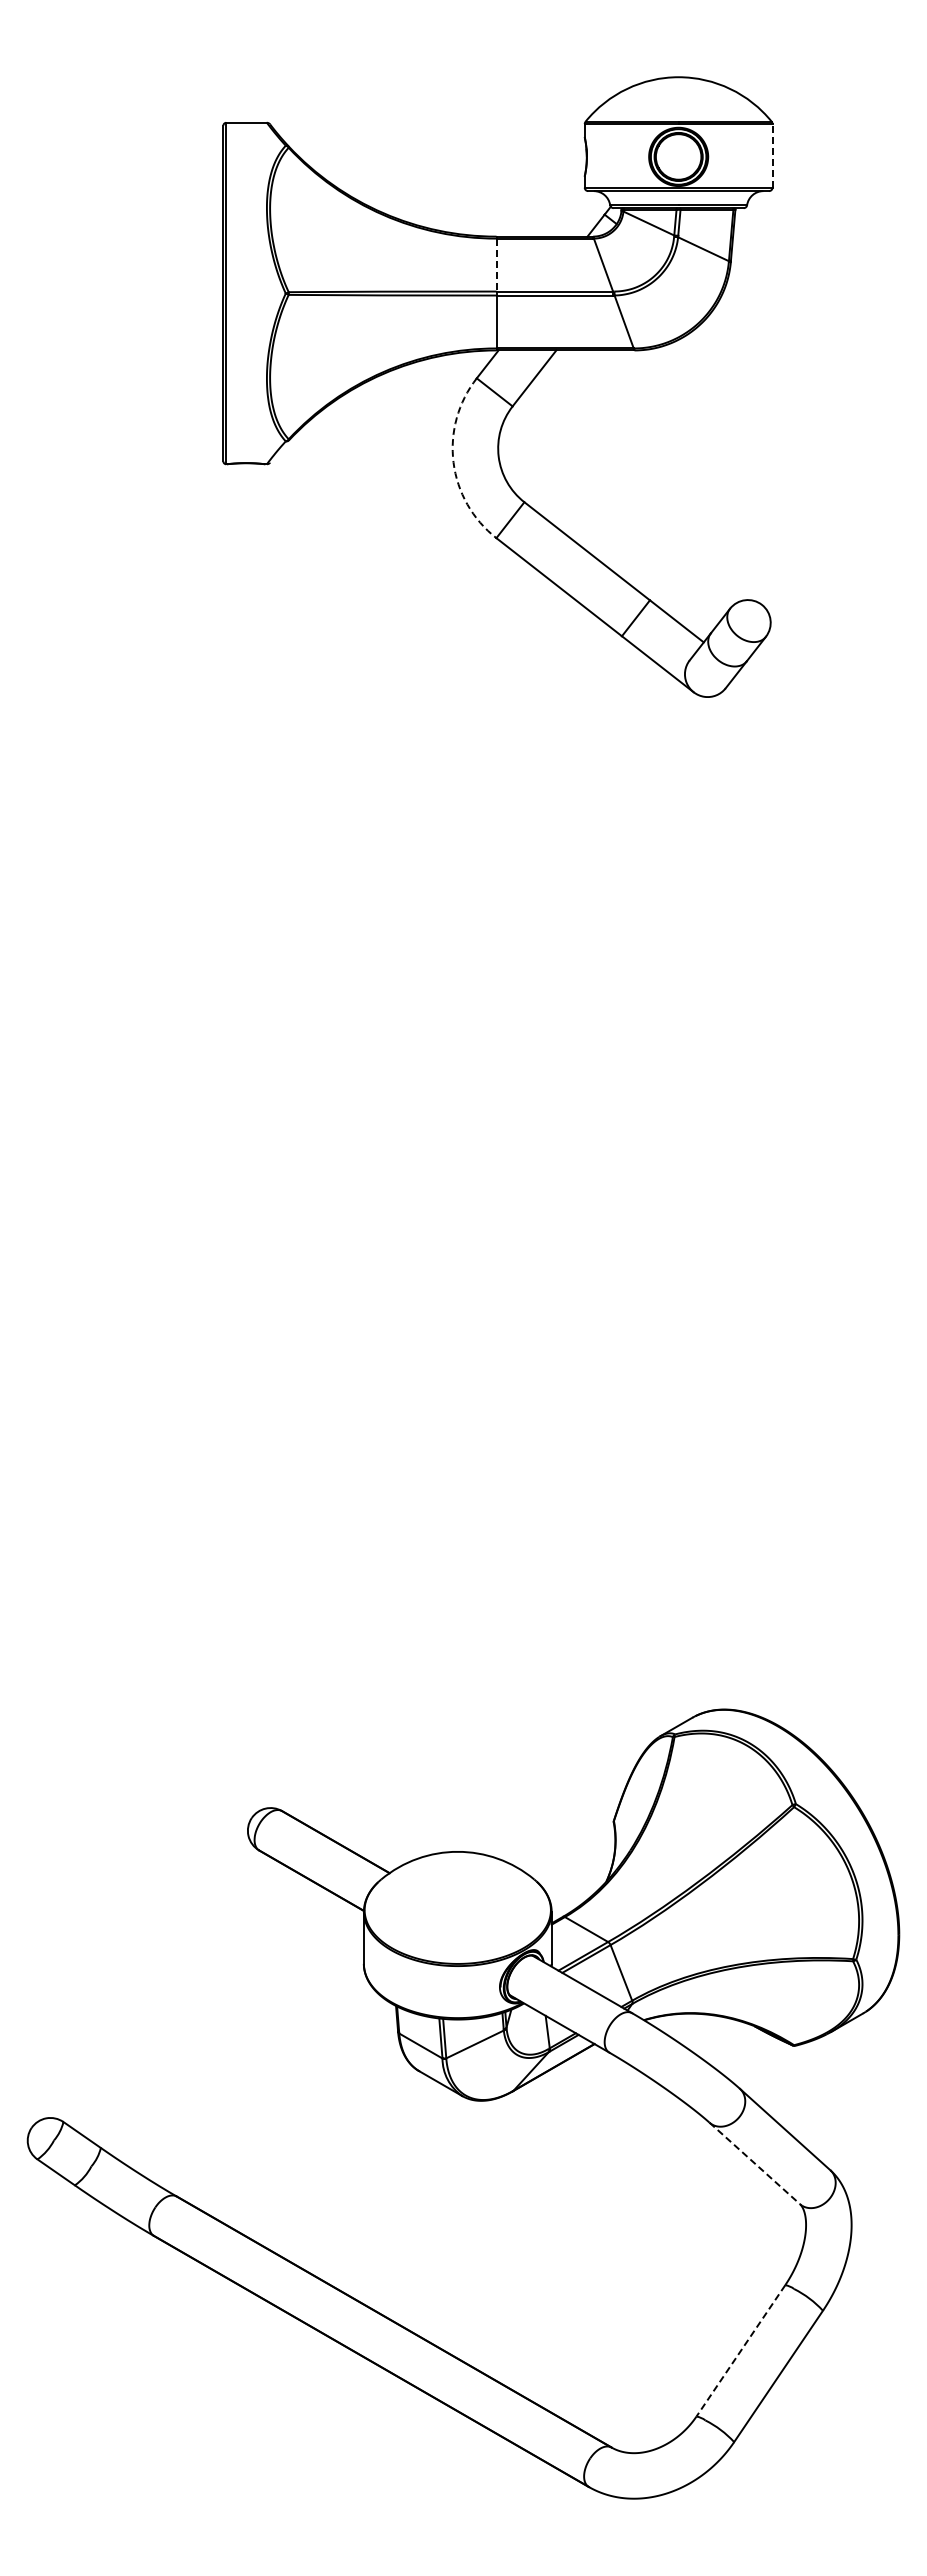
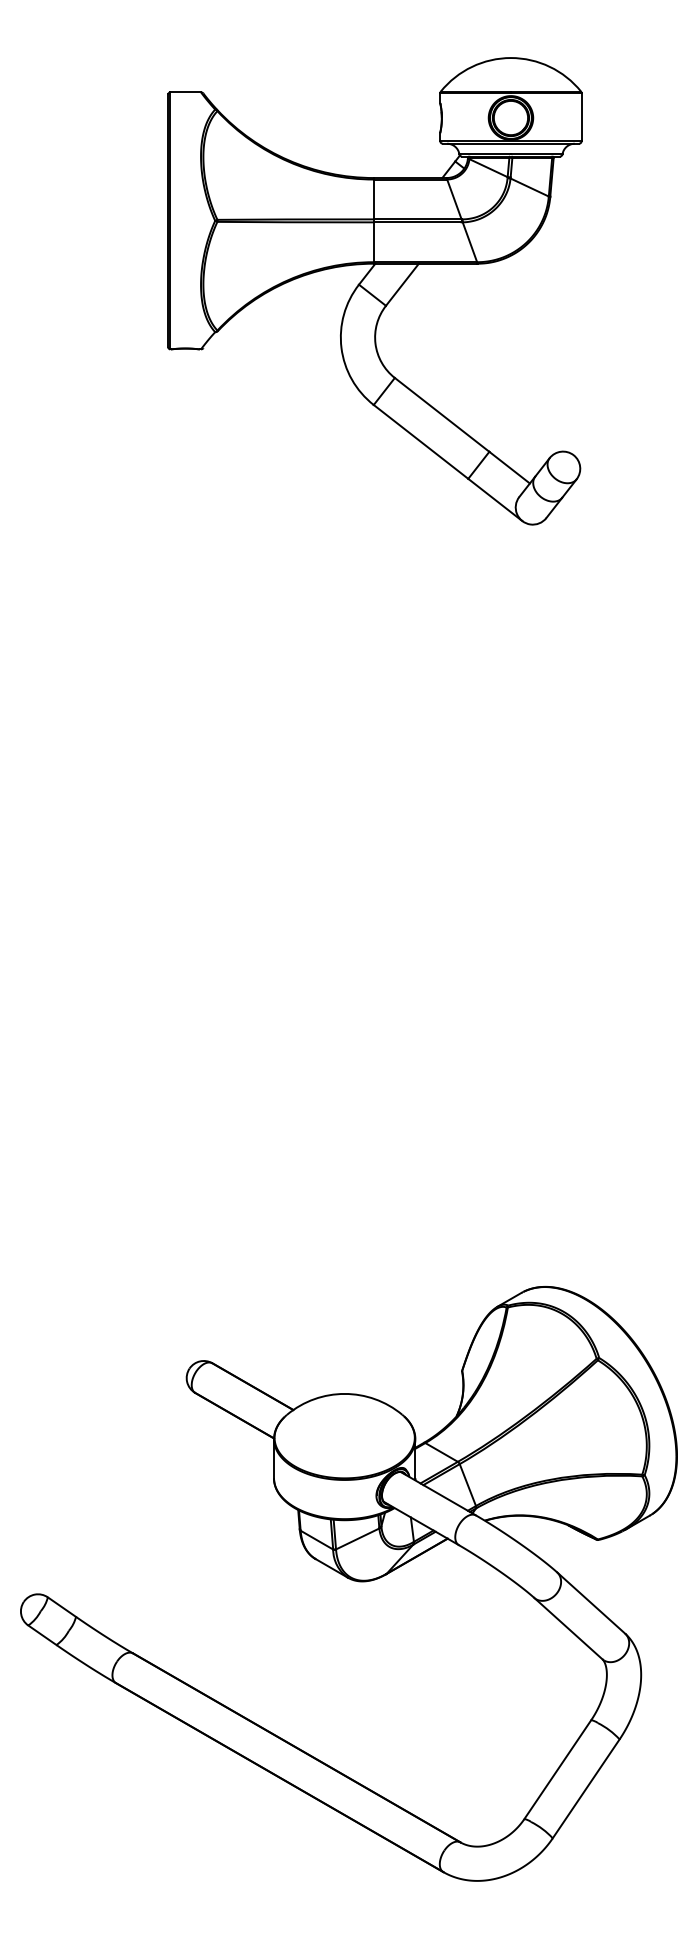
line: (772, 155) -> (581, 116), dashed -> solid
line: (496, 265) -> (373, 199), dashed -> solid
arc: (453, 462) -> (341, 348), dashed -> solid
line: (754, 2163) -> (568, 1628), dashed -> solid
line: (740, 2351) -> (557, 1770), dashed -> solid

